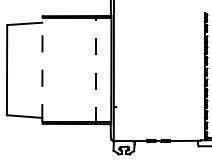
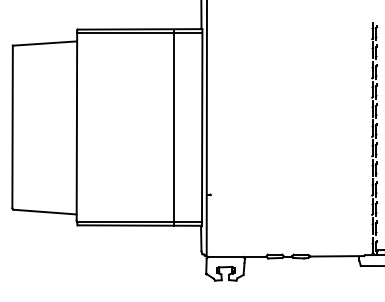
line: (42, 68) -> (77, 124), dashed -> solid
line: (95, 70) -> (173, 128), dashed -> solid

